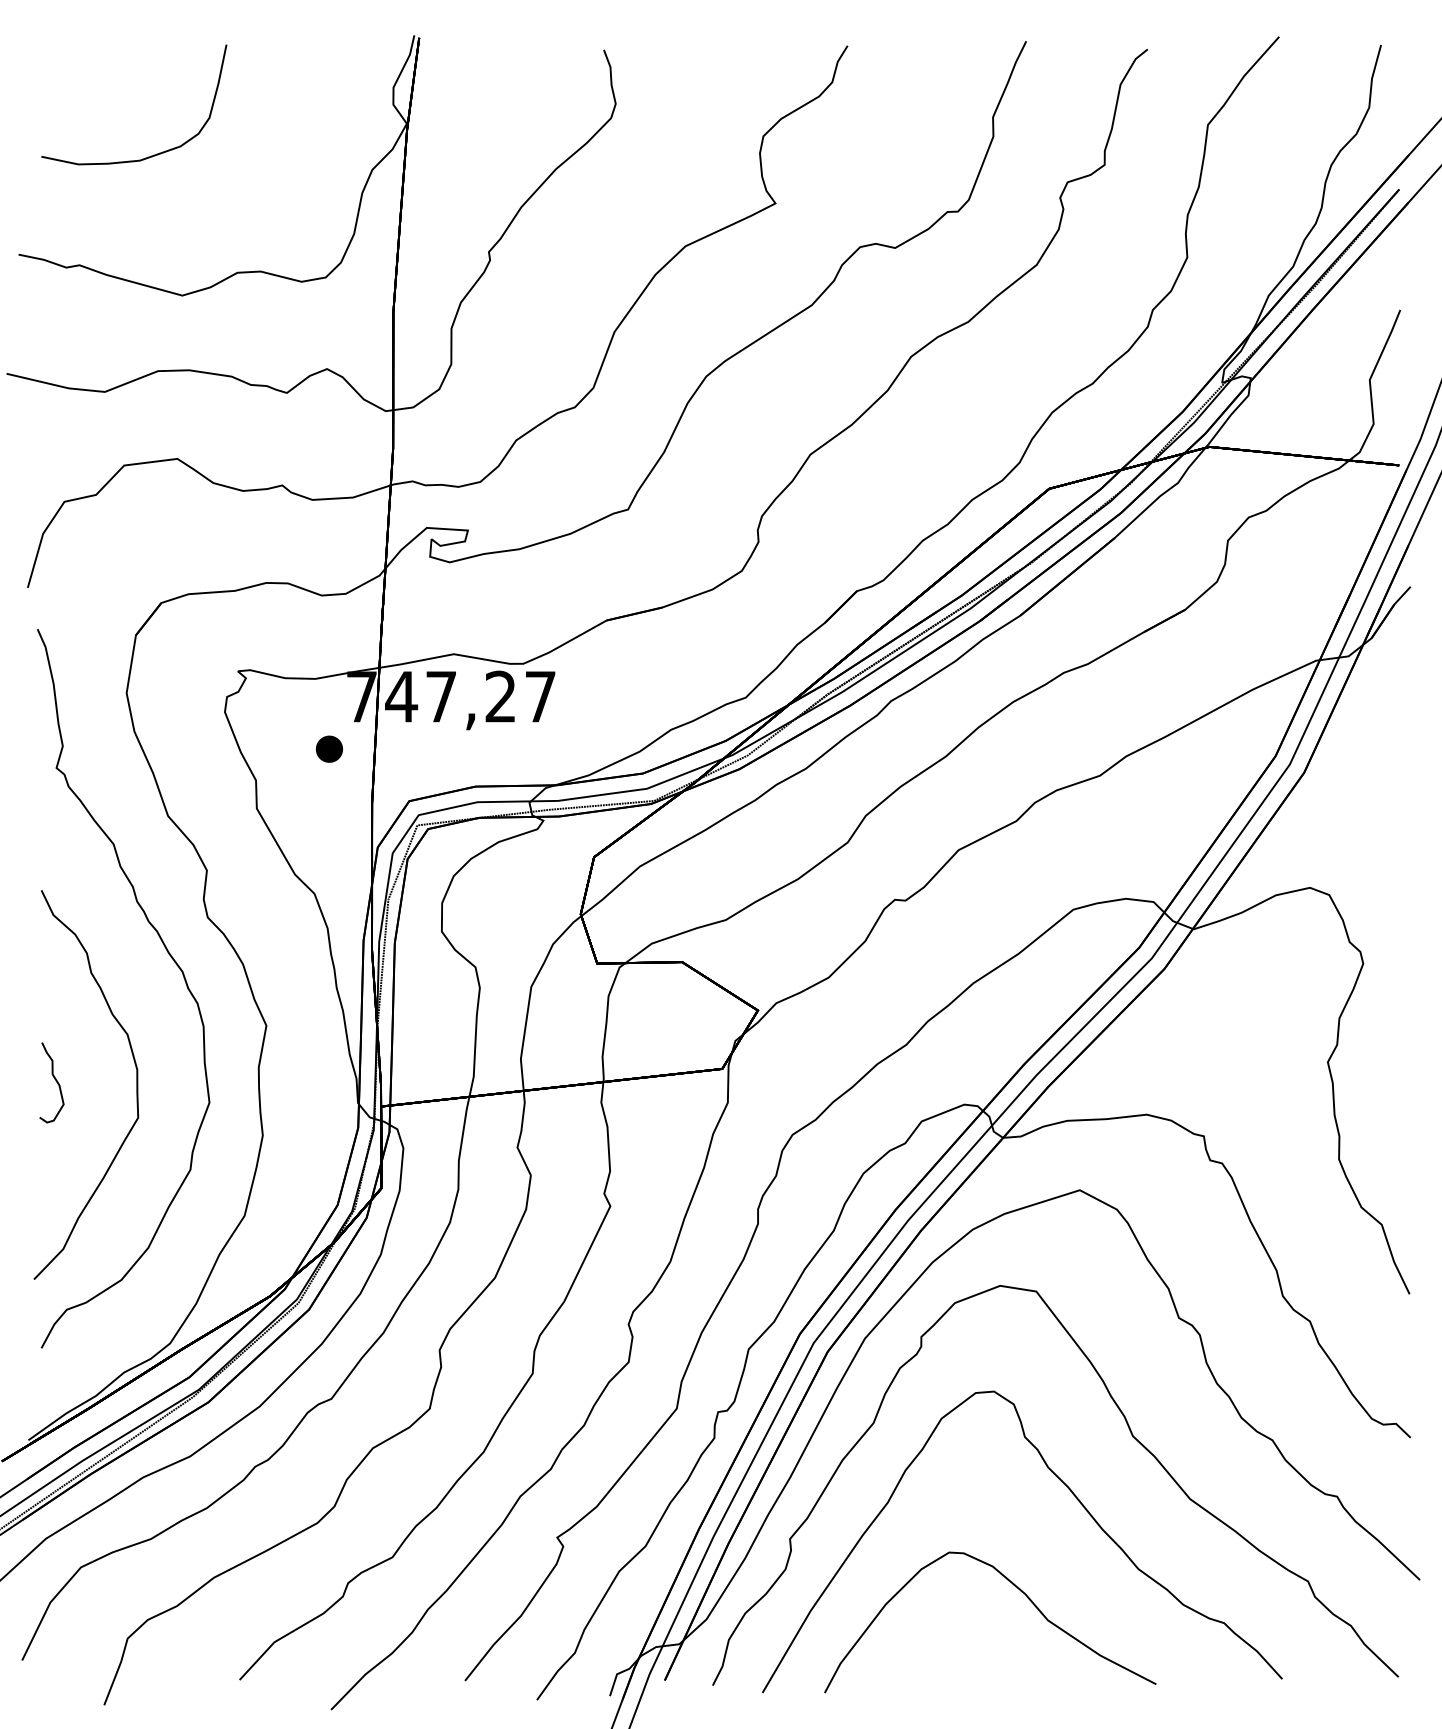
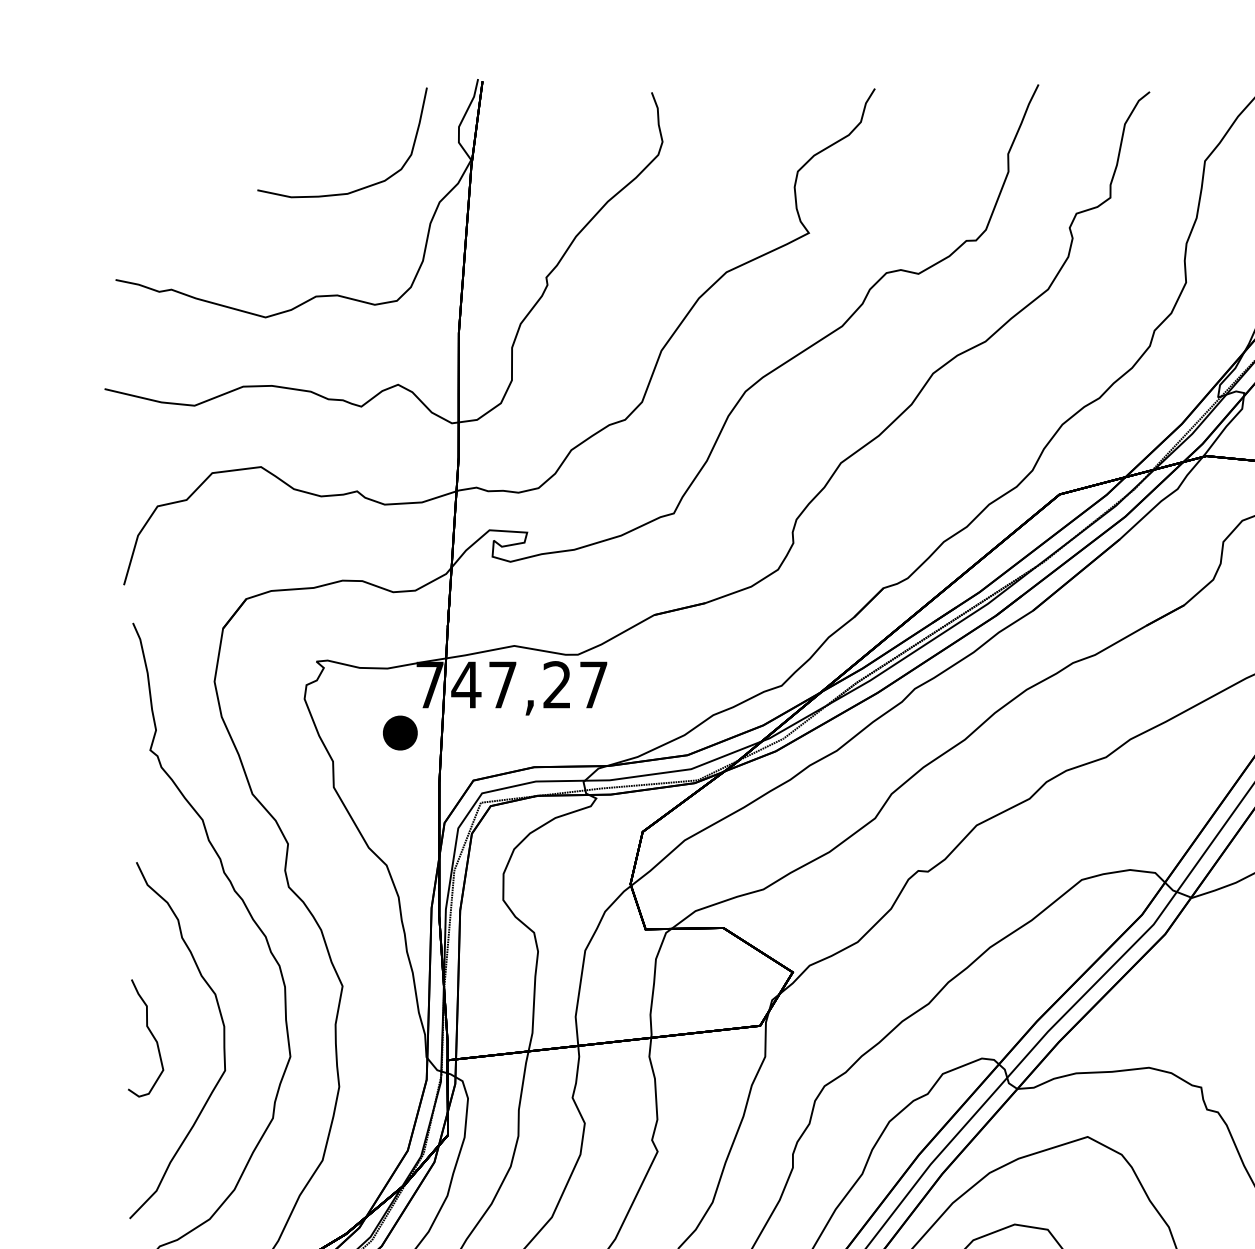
part: (156, 153) -> (362, 187), moved
part: (329, 748) -> (400, 732), size x1.4
part: (51, 1082) -> (145, 1038), size x1.6

